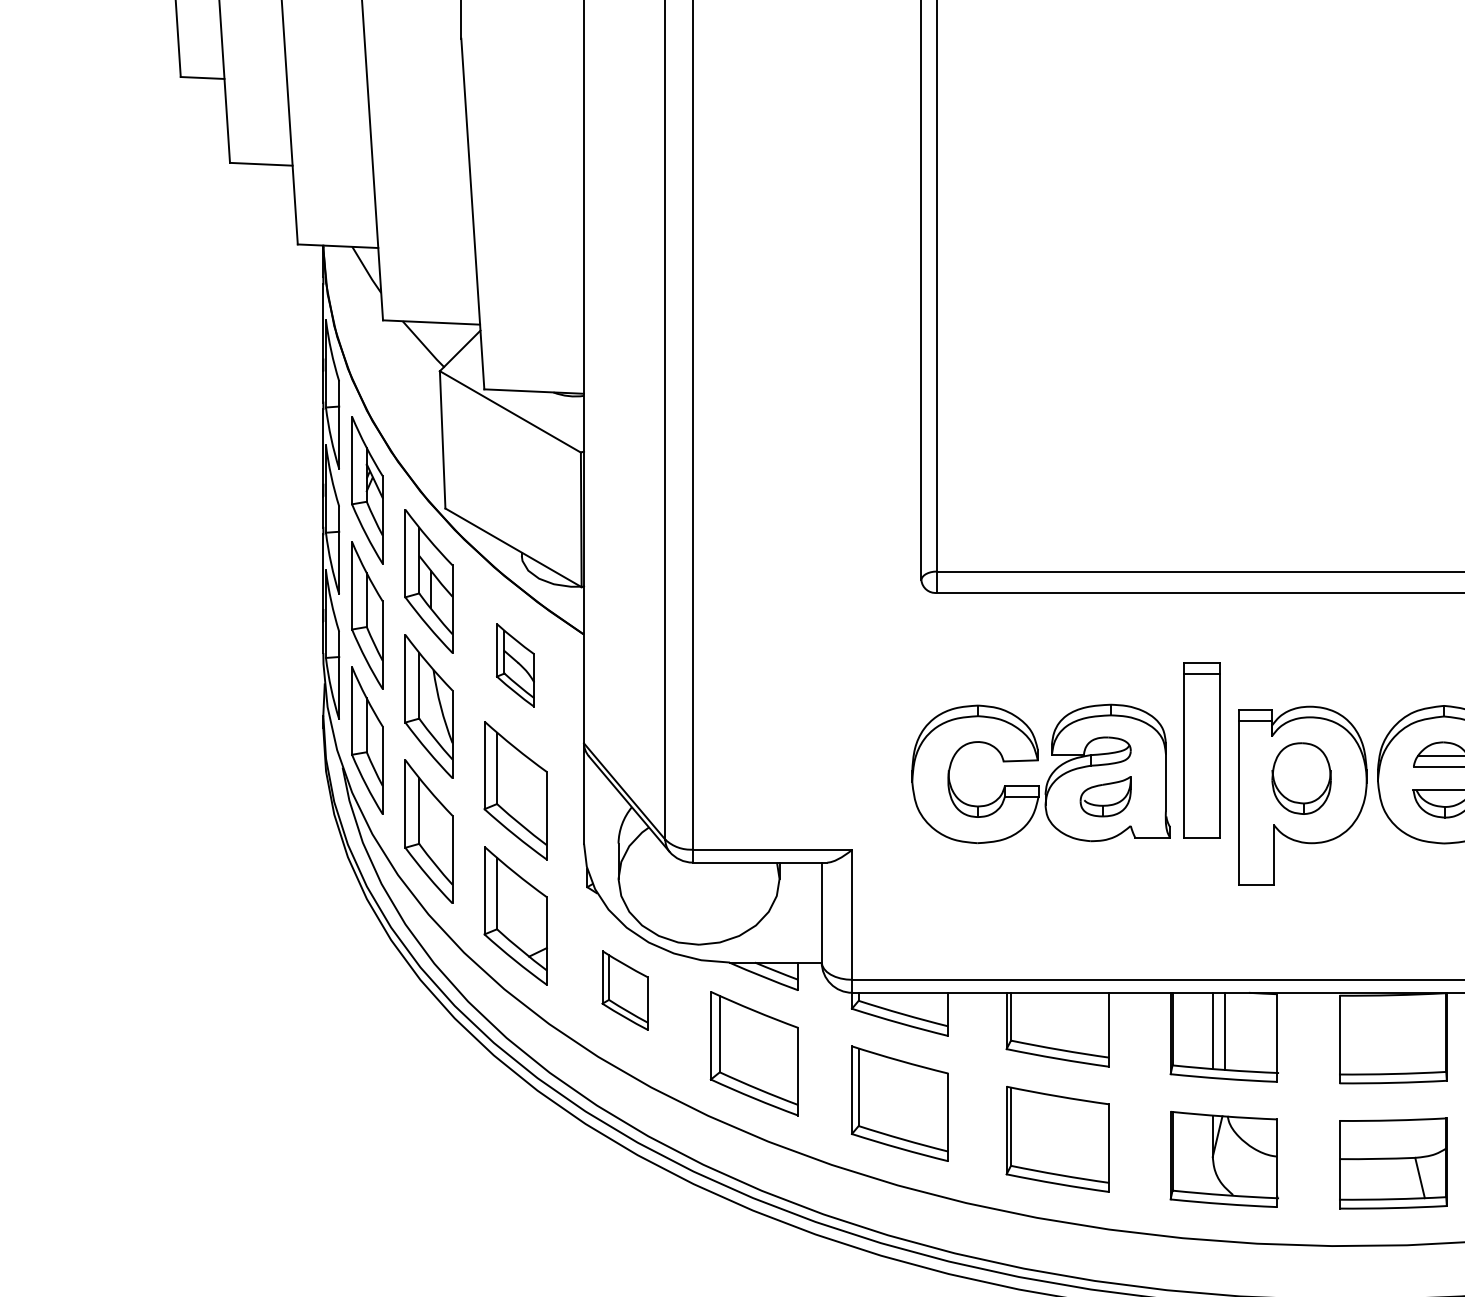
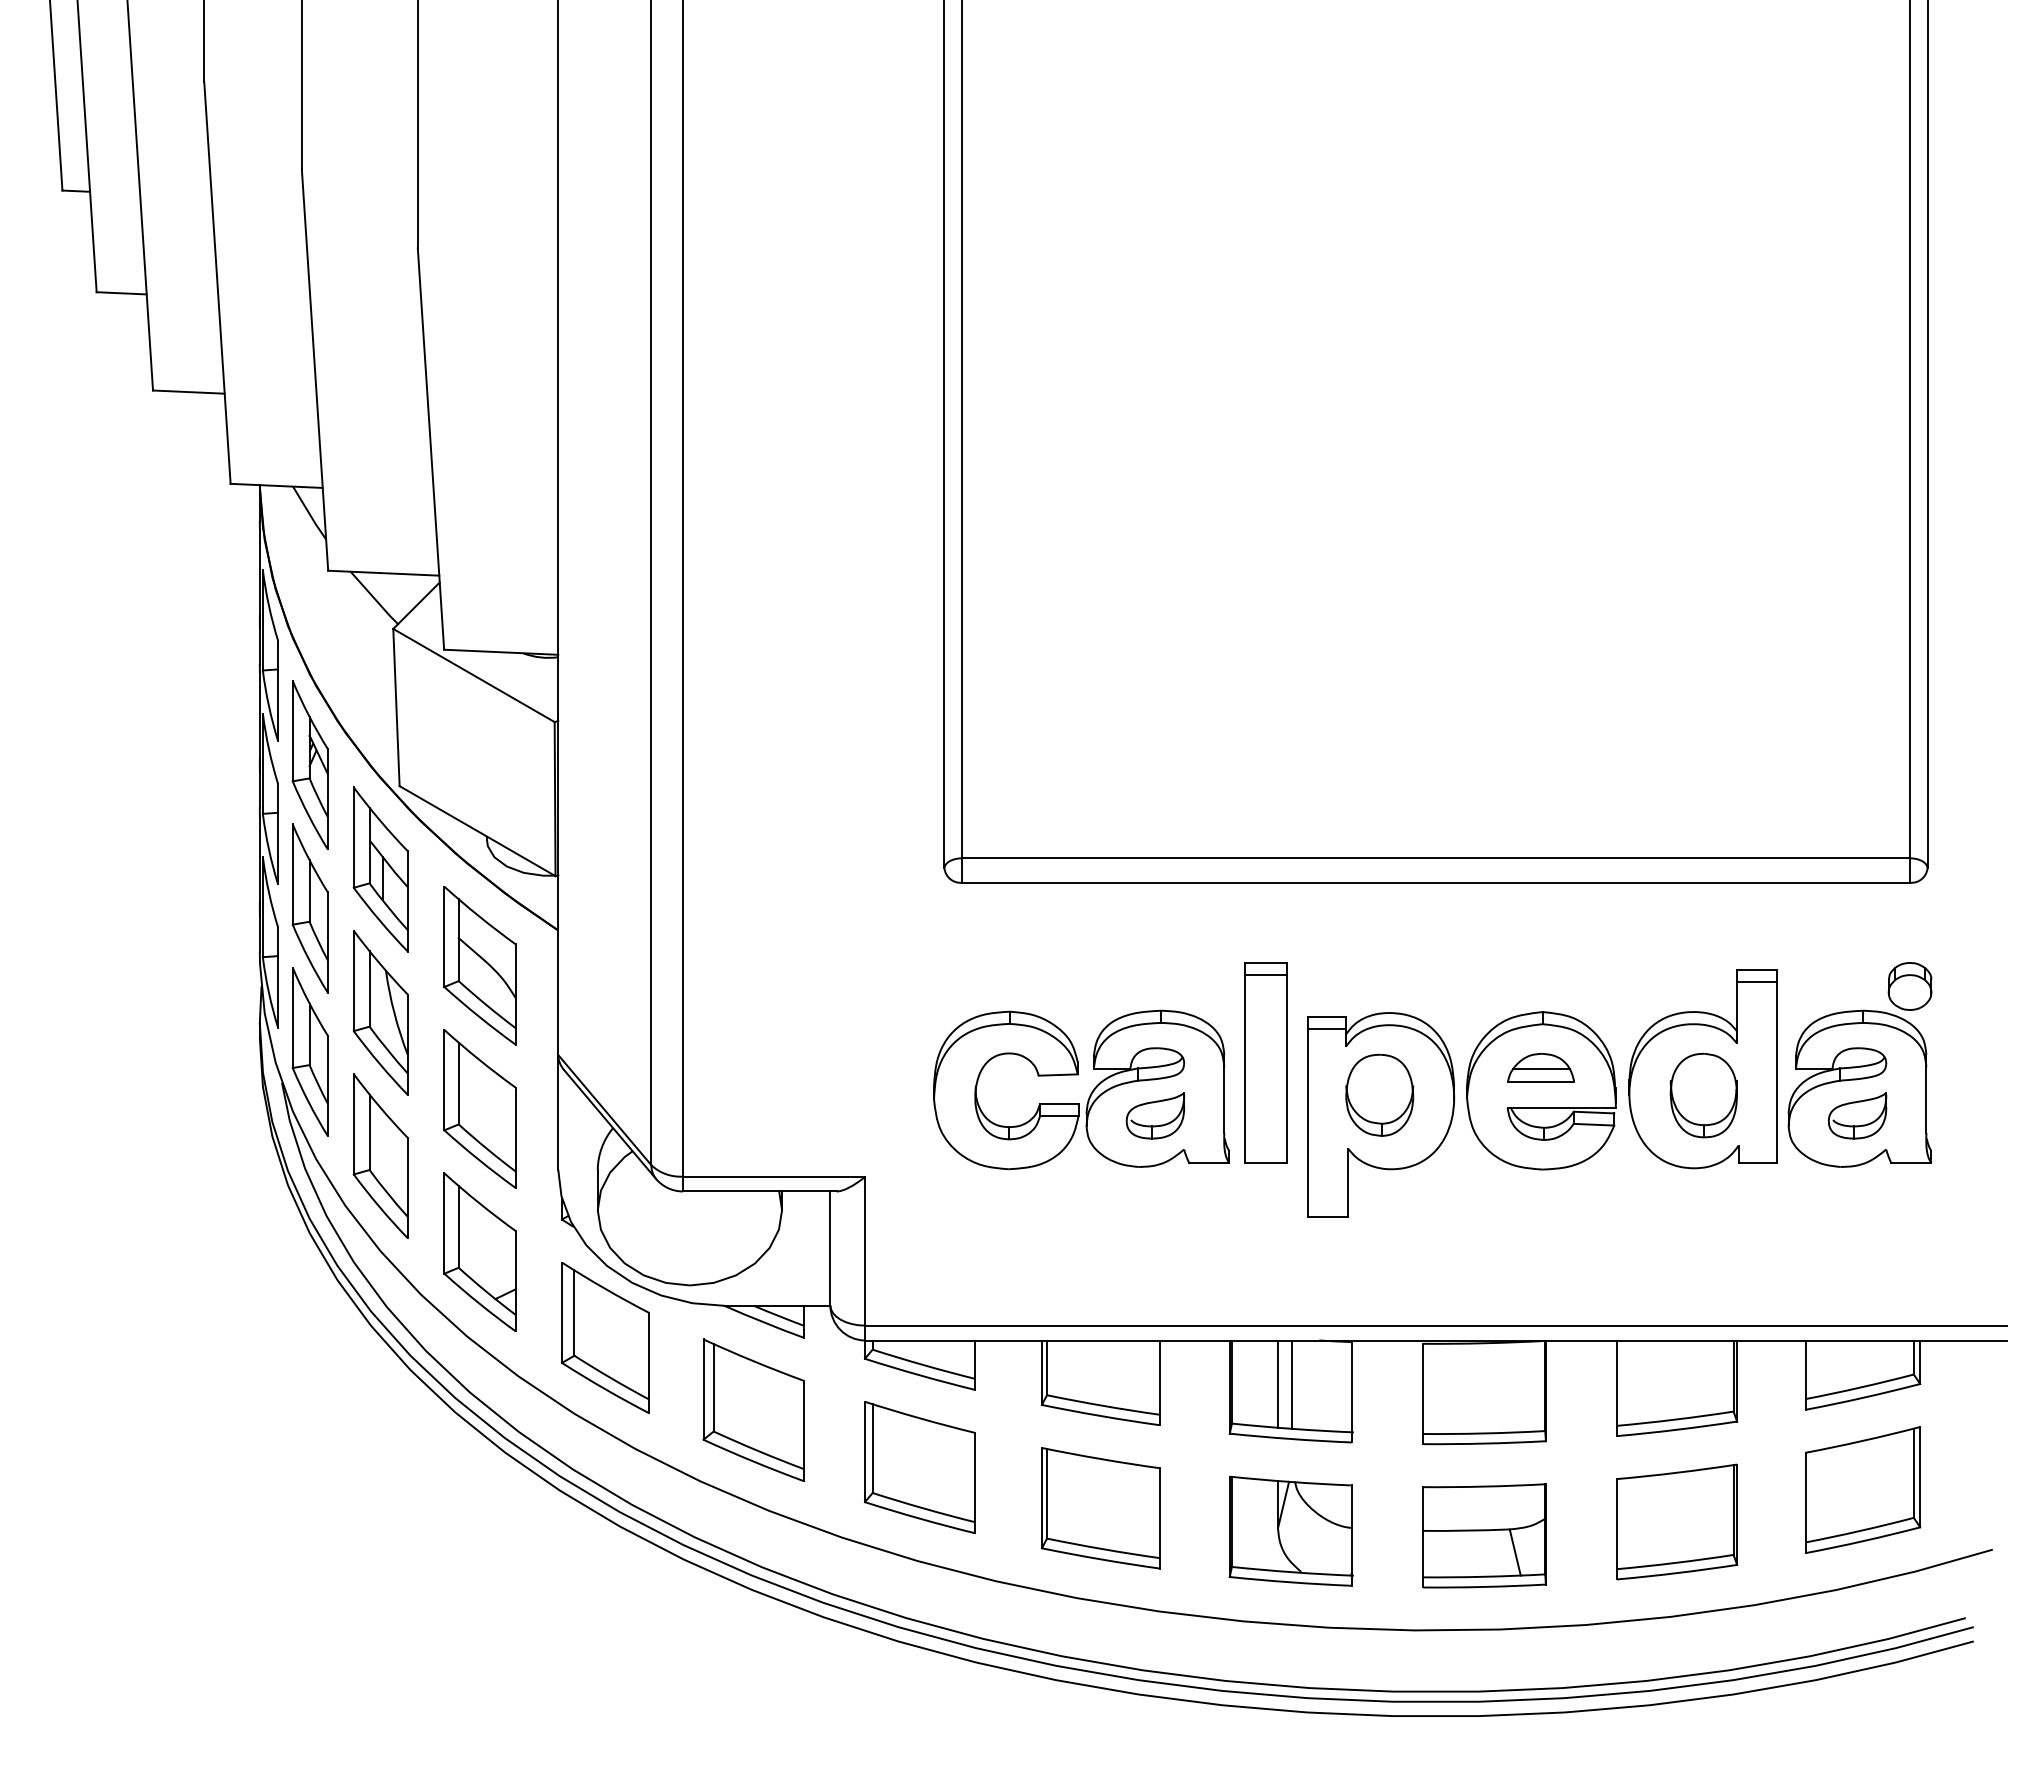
part: (515, 665) -> (479, 965), size x1.67
part: (625, 990) -> (605, 1337), size x1.67

